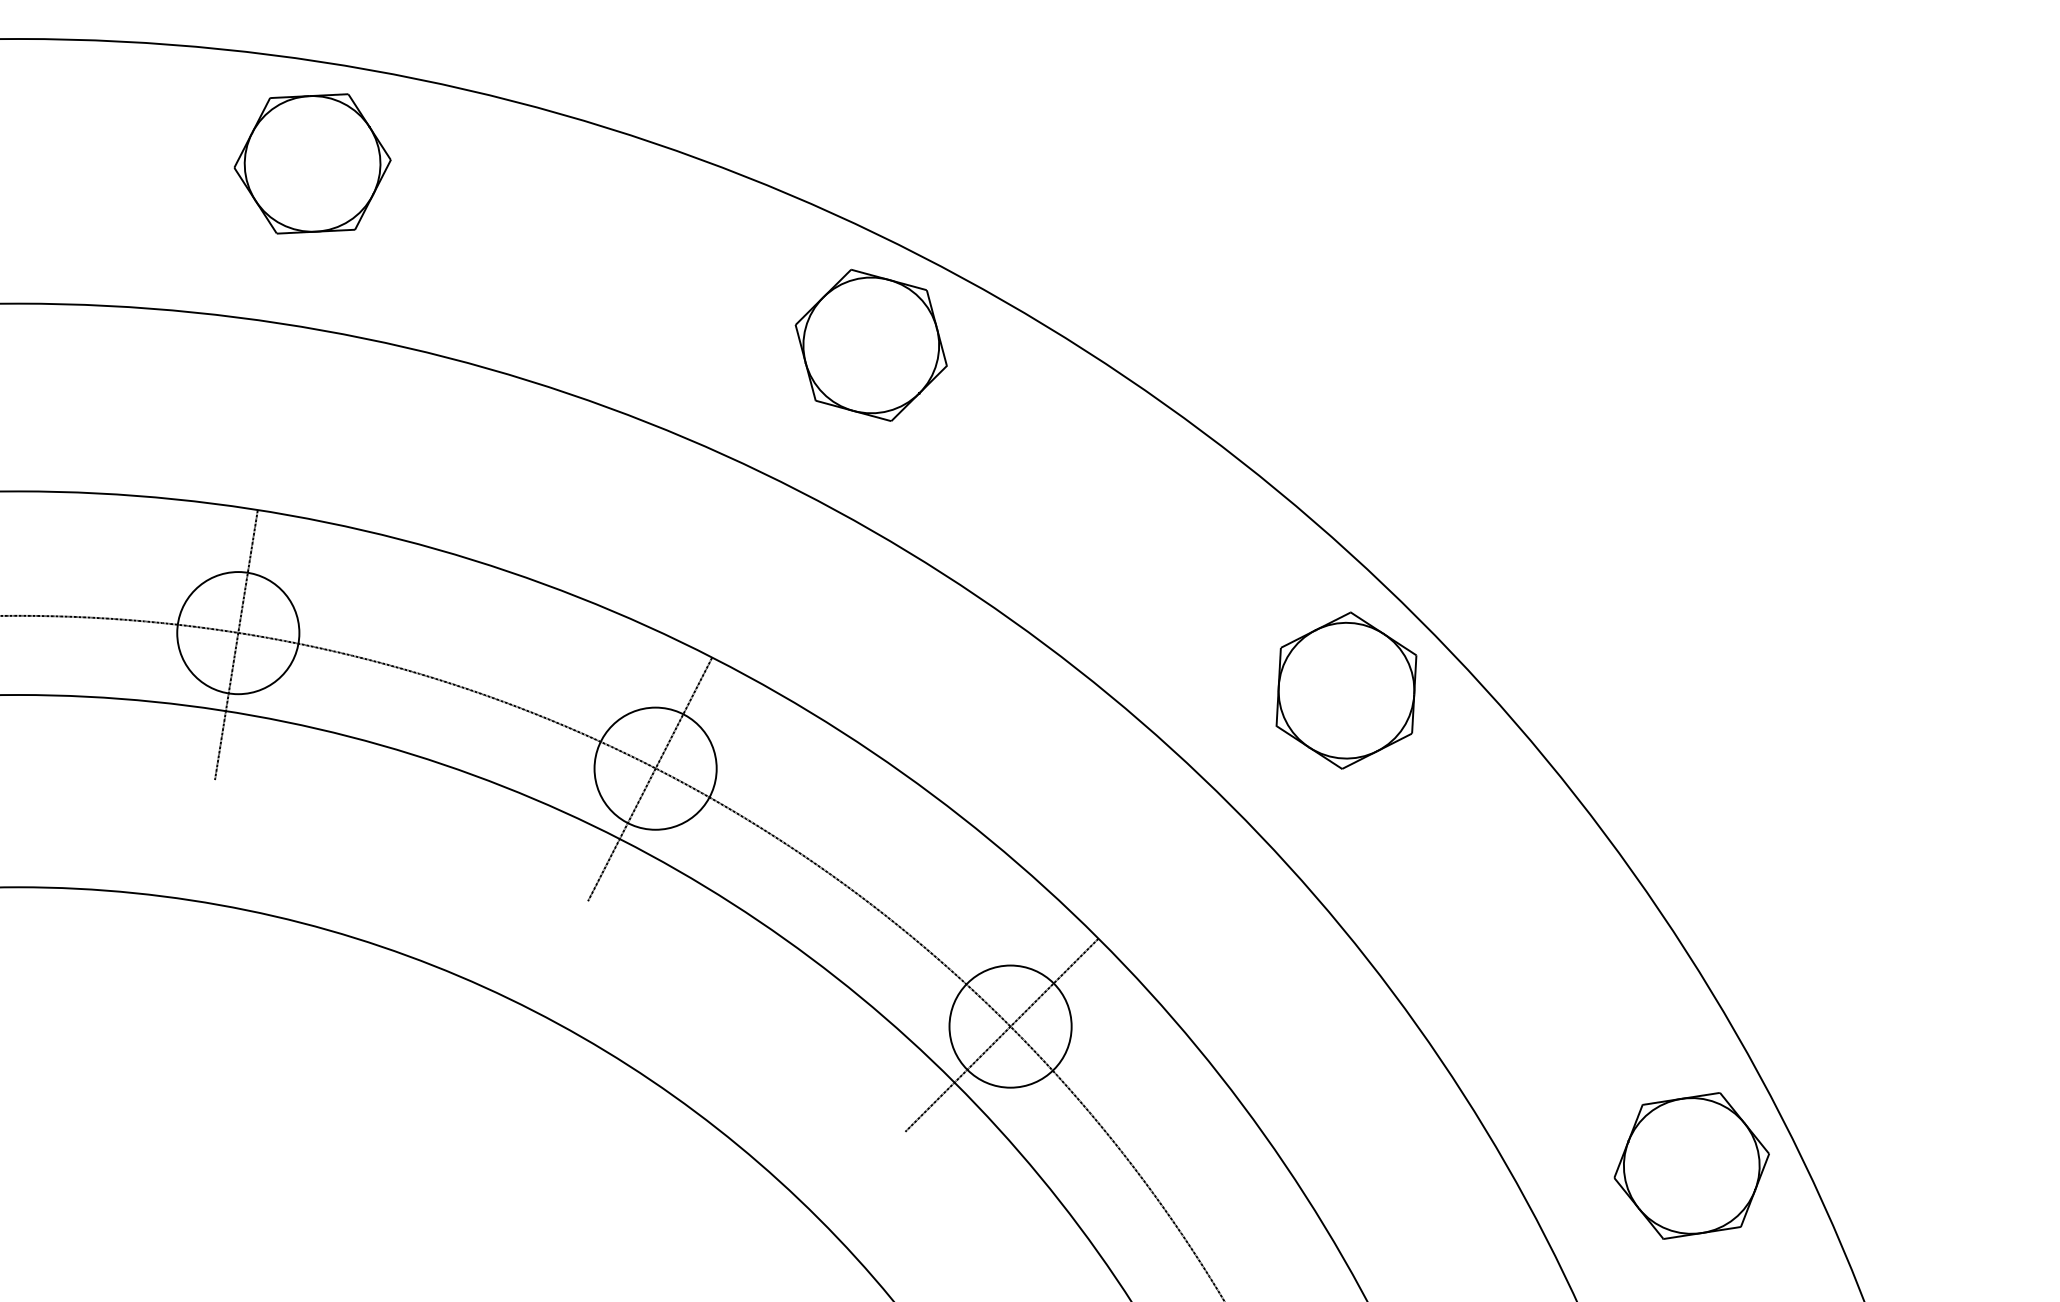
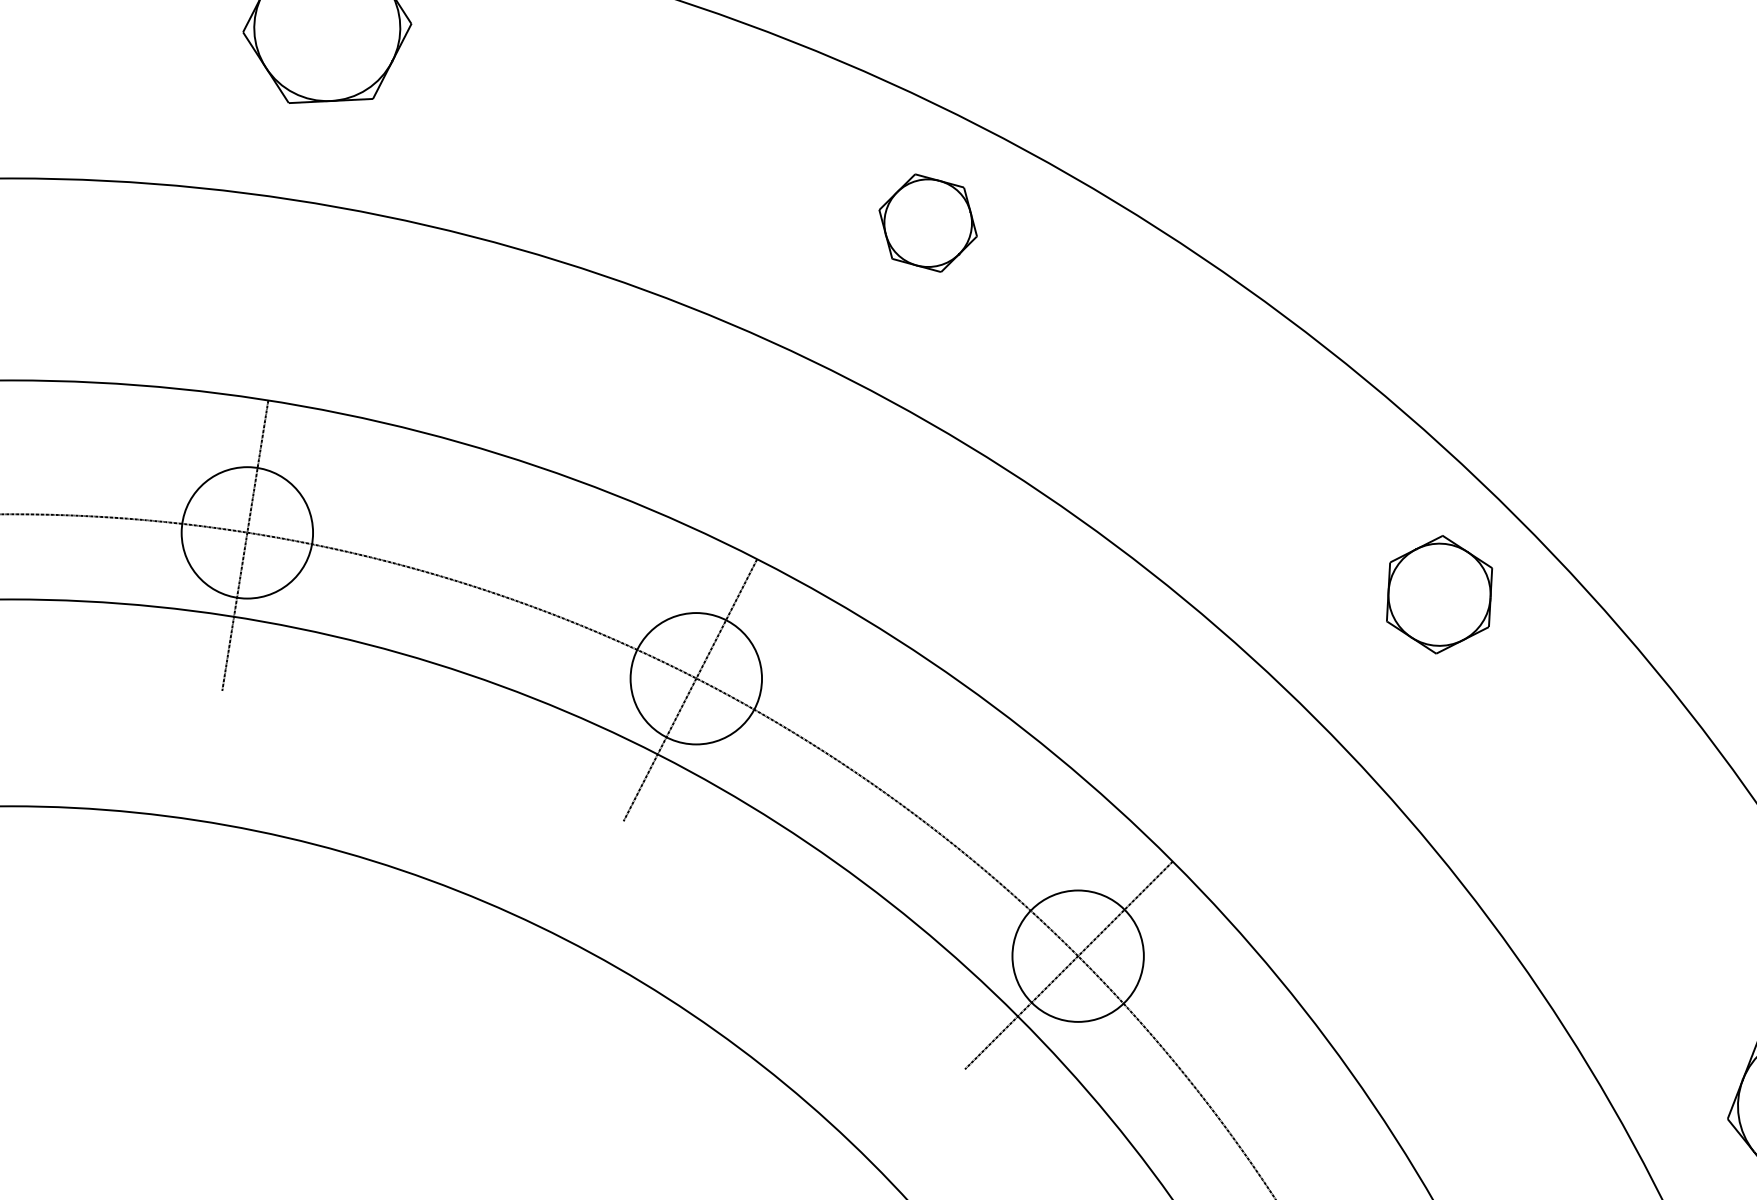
part: (870, 344) -> (927, 222), size x0.6
part: (1346, 690) -> (1439, 594), size x0.7

